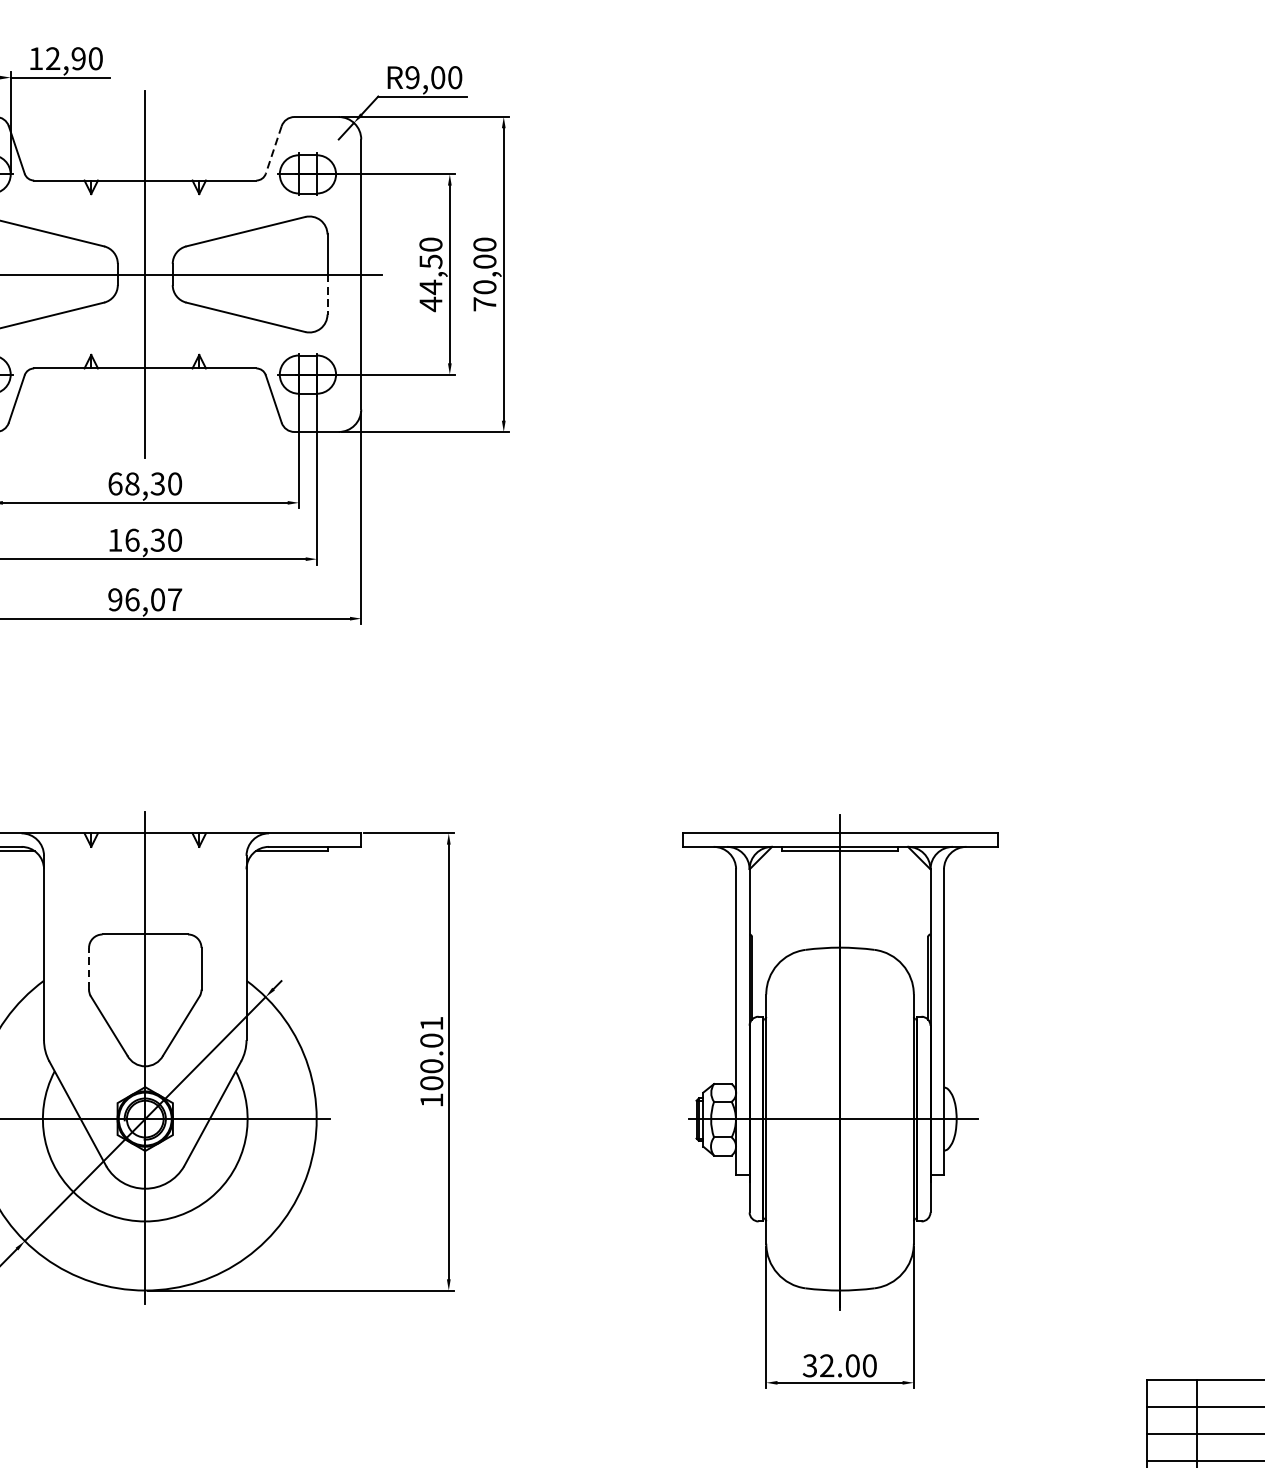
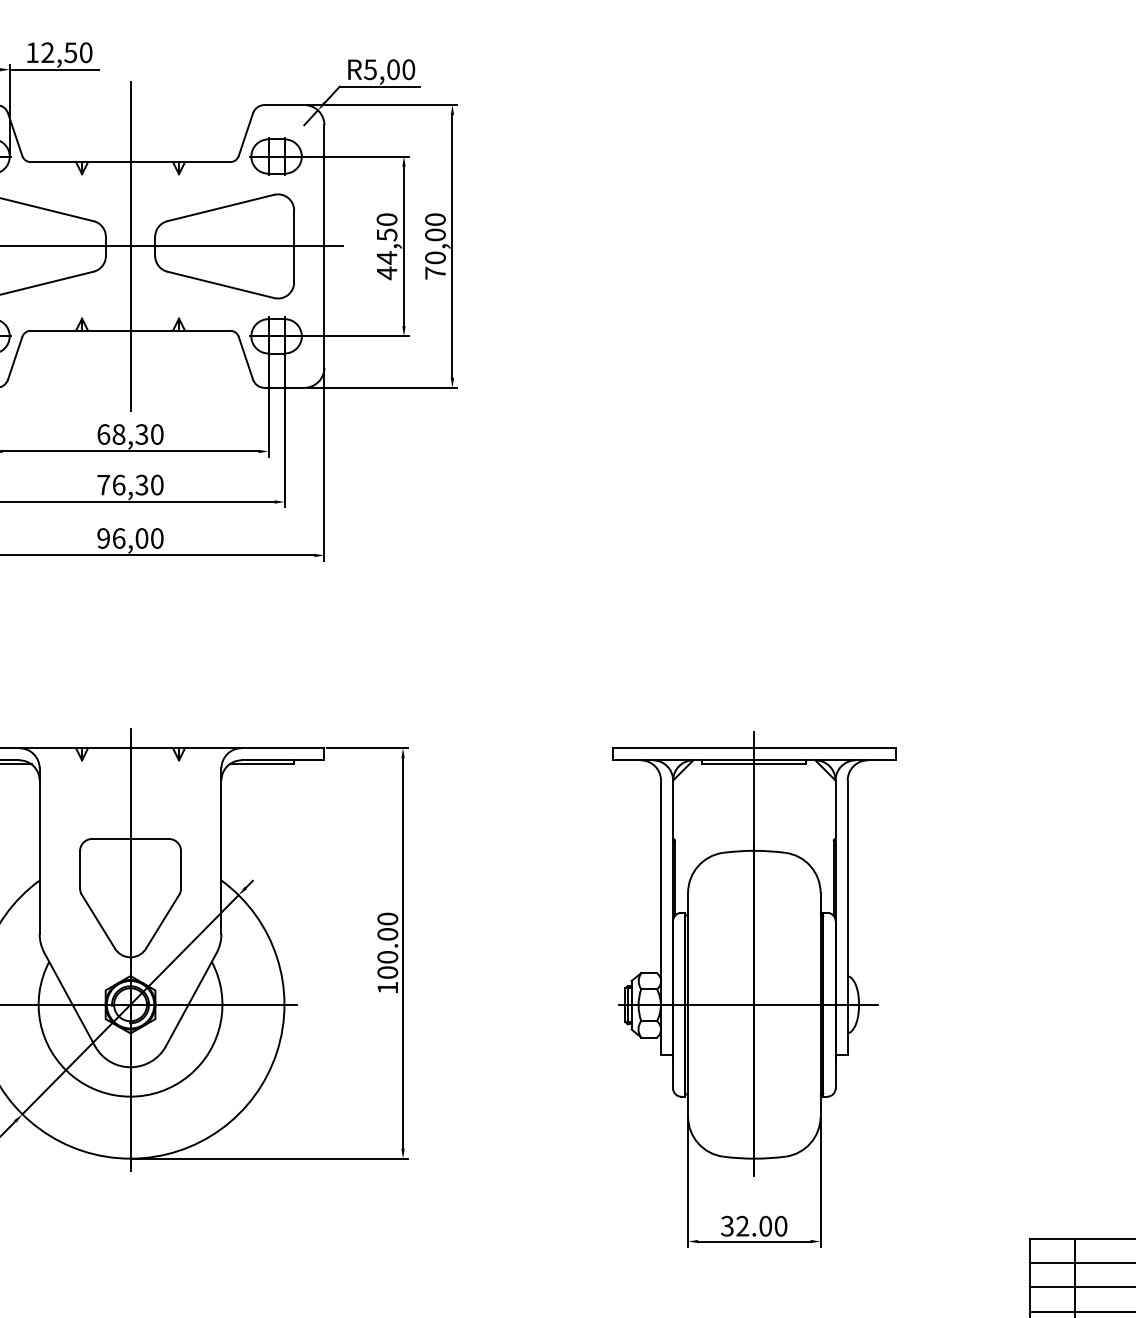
text: (78, 58) -> (70, 52), 12,90 -> 12,50
text: (412, 77) -> (370, 69), R9,00 -> R5,00
line: (273, 149) -> (245, 134), dashed -> solid
line: (327, 294) -> (294, 264), dashed -> solid
text: (115, 540) -> (103, 485), 16,30 -> 76,30
text: (175, 599) -> (157, 538), 96,07 -> 96,00
line: (89, 968) -> (80, 869), dashed -> solid
text: (431, 1023) -> (387, 918), 100.01 -> 100.00

